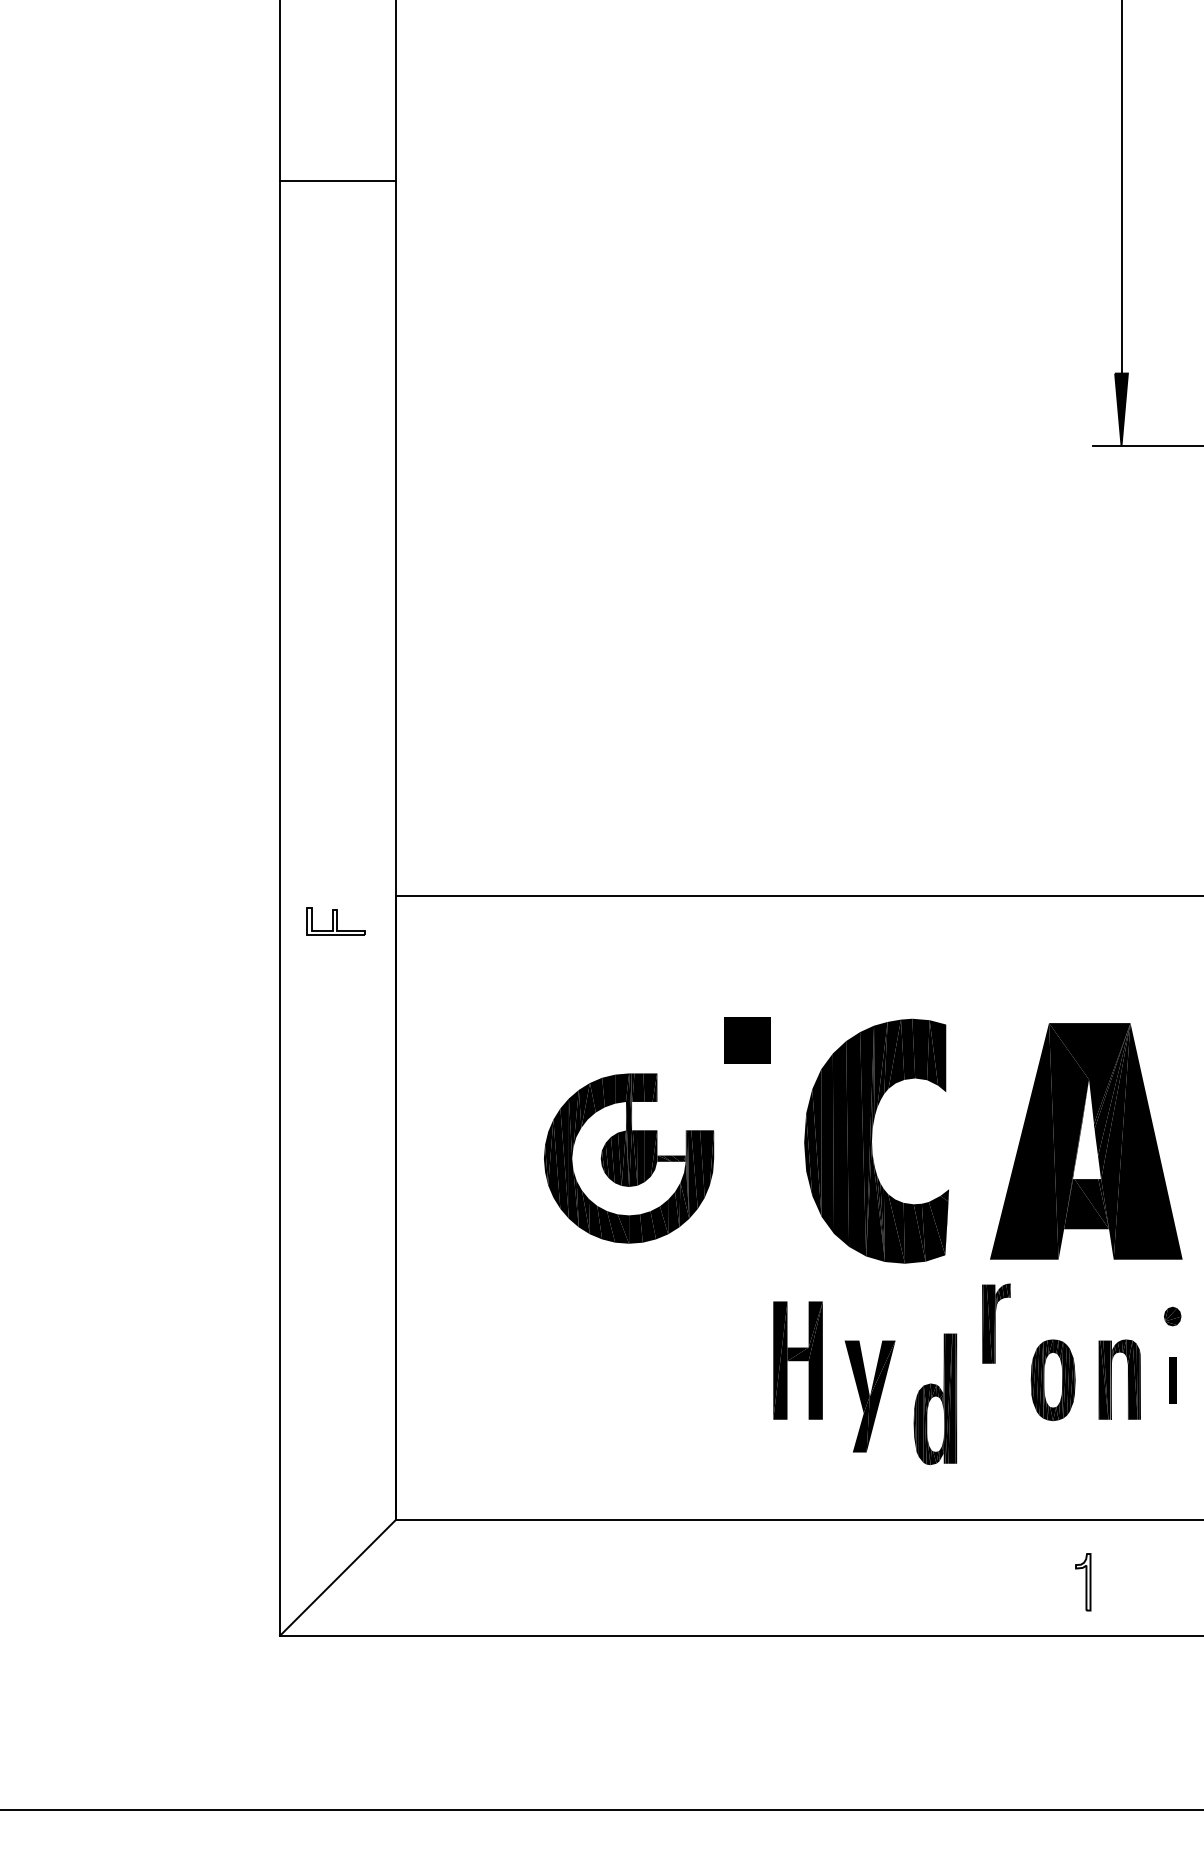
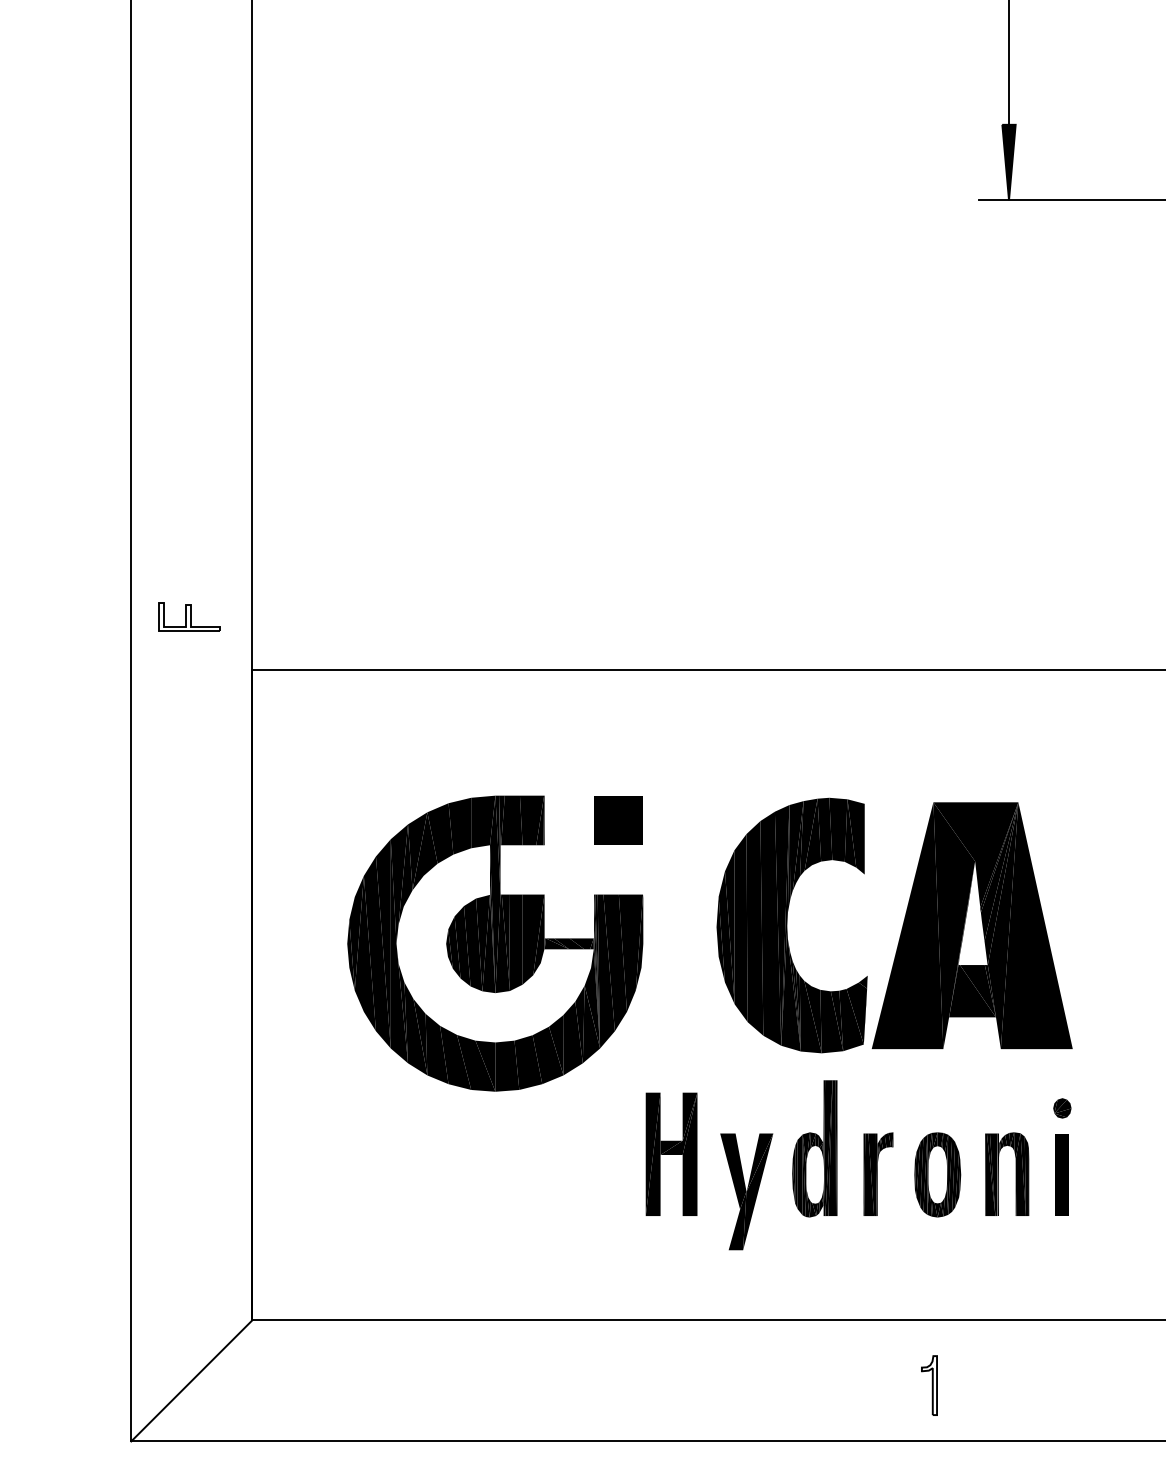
part: (335, 921) -> (189, 617), moved
part: (876, 1140) -> (792, 924), moved
part: (628, 1158) -> (494, 943), size x1.67
part: (996, 1323) -> (878, 1174), moved
part: (1172, 1380) -> (1062, 1175), size x1.67
part: (935, 1399) -> (814, 1149), moved
part: (1083, 1582) -> (929, 1385), moved

